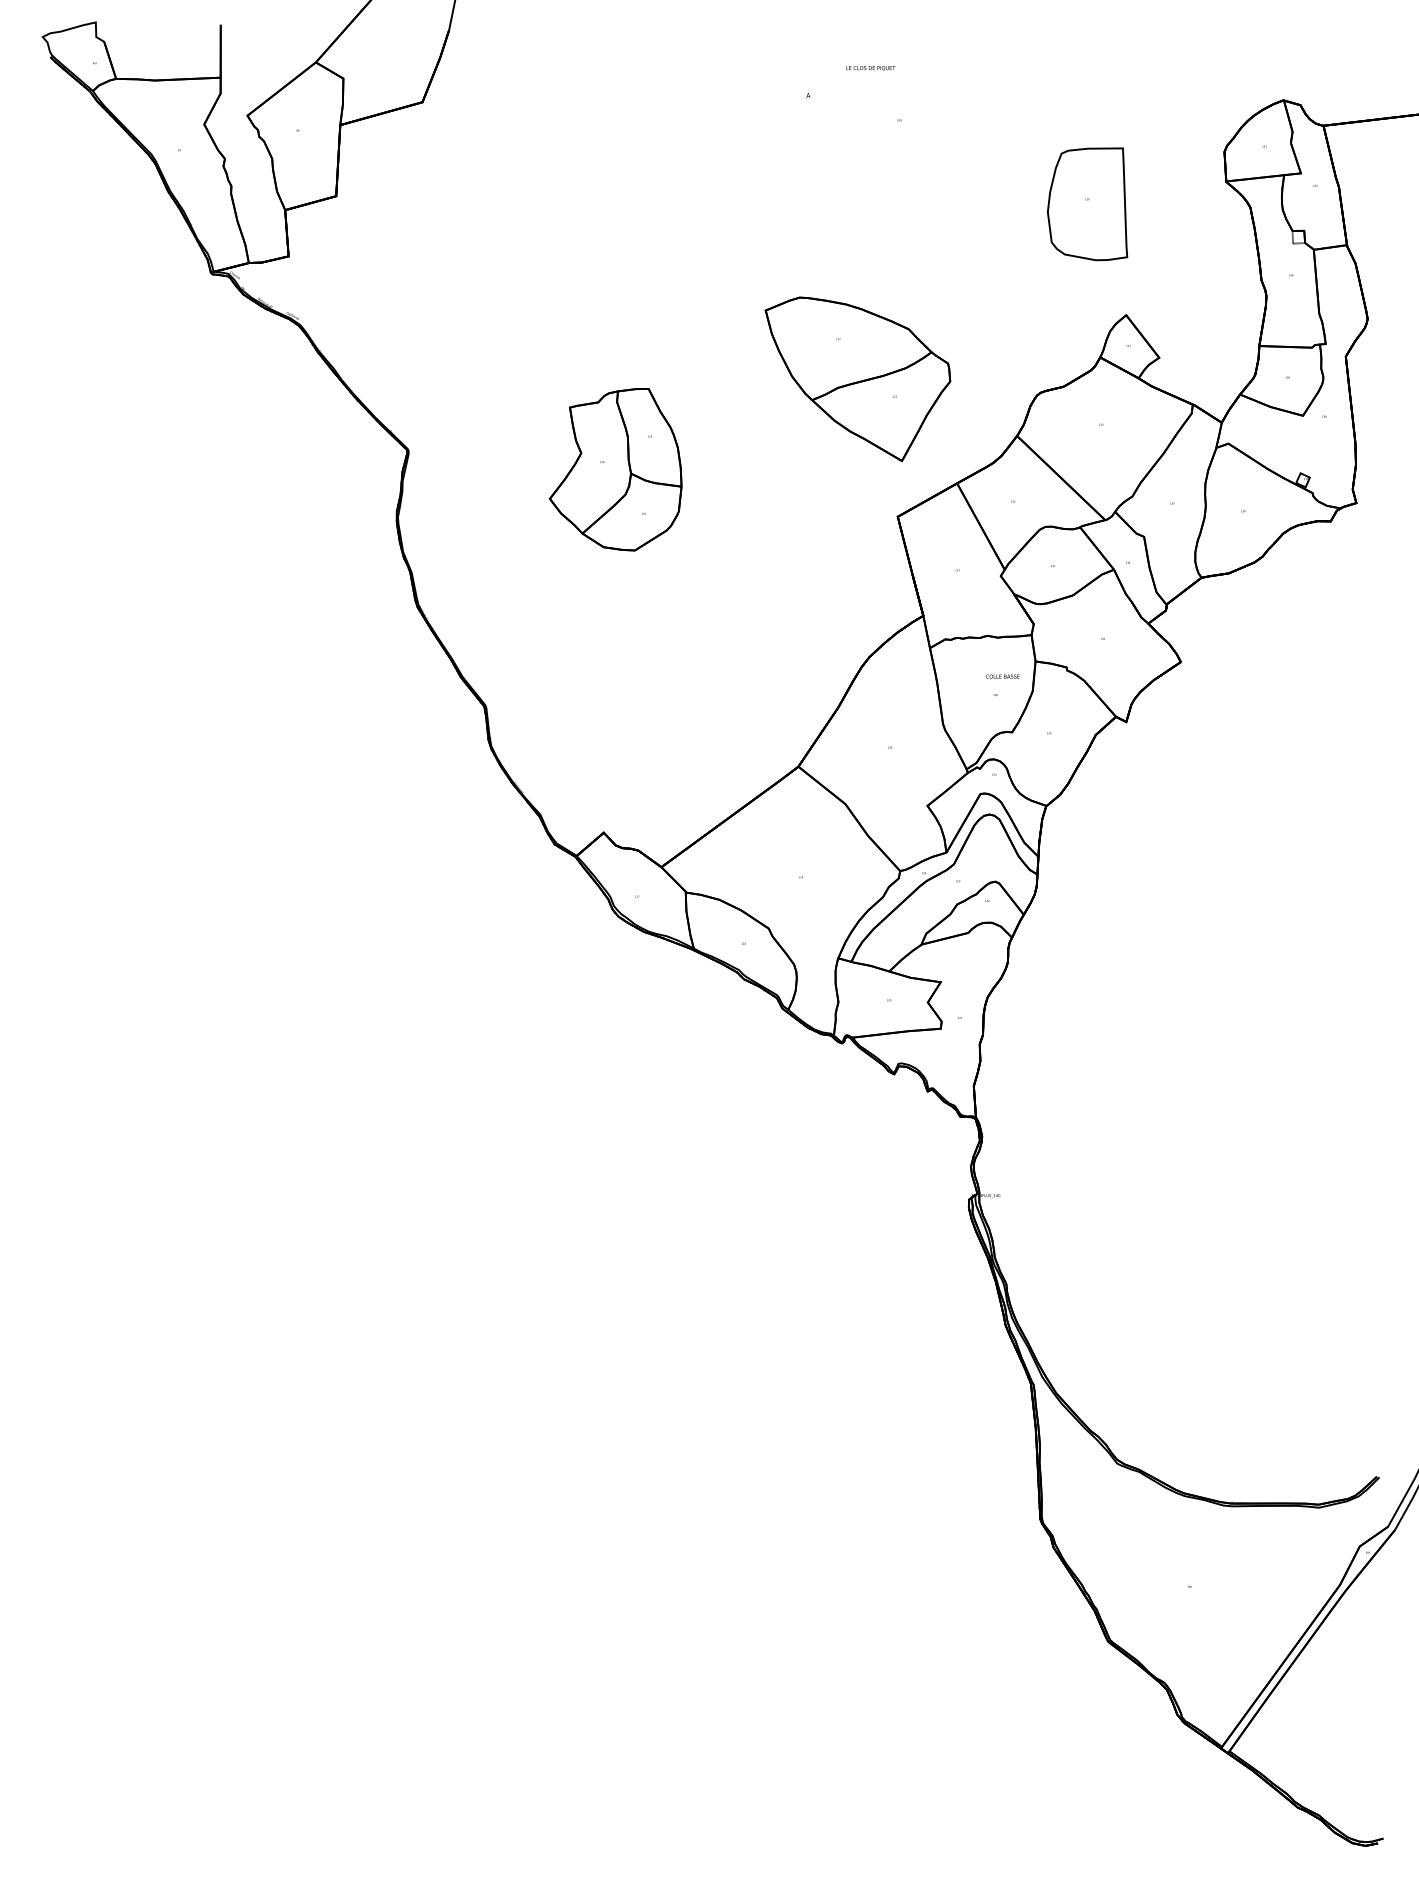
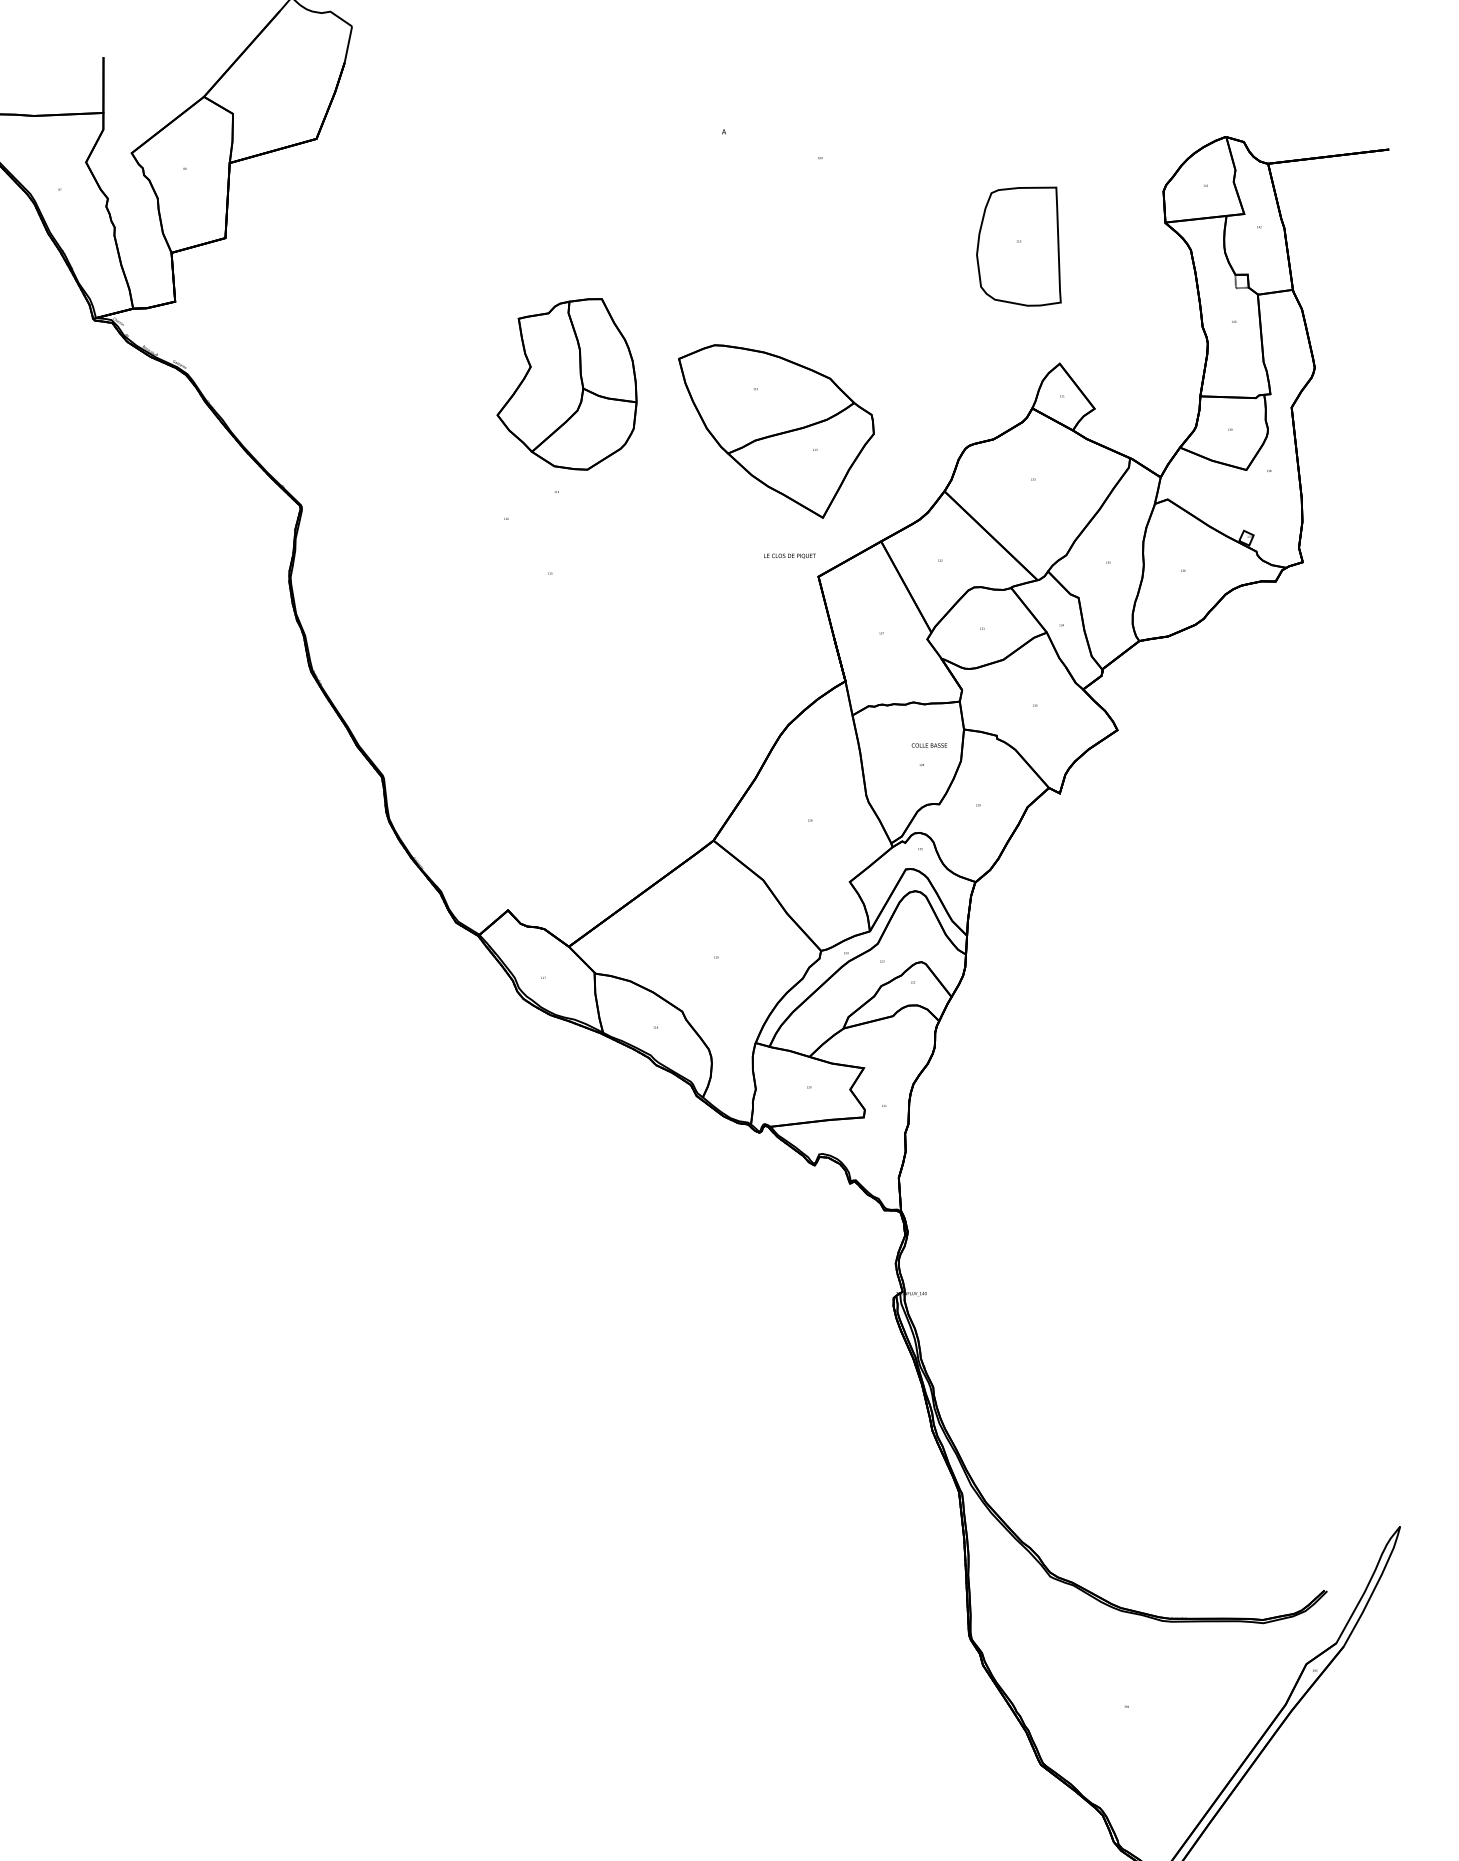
text: (870, 68) -> (789, 556), moved
part: (615, 469) -> (566, 384), moved

